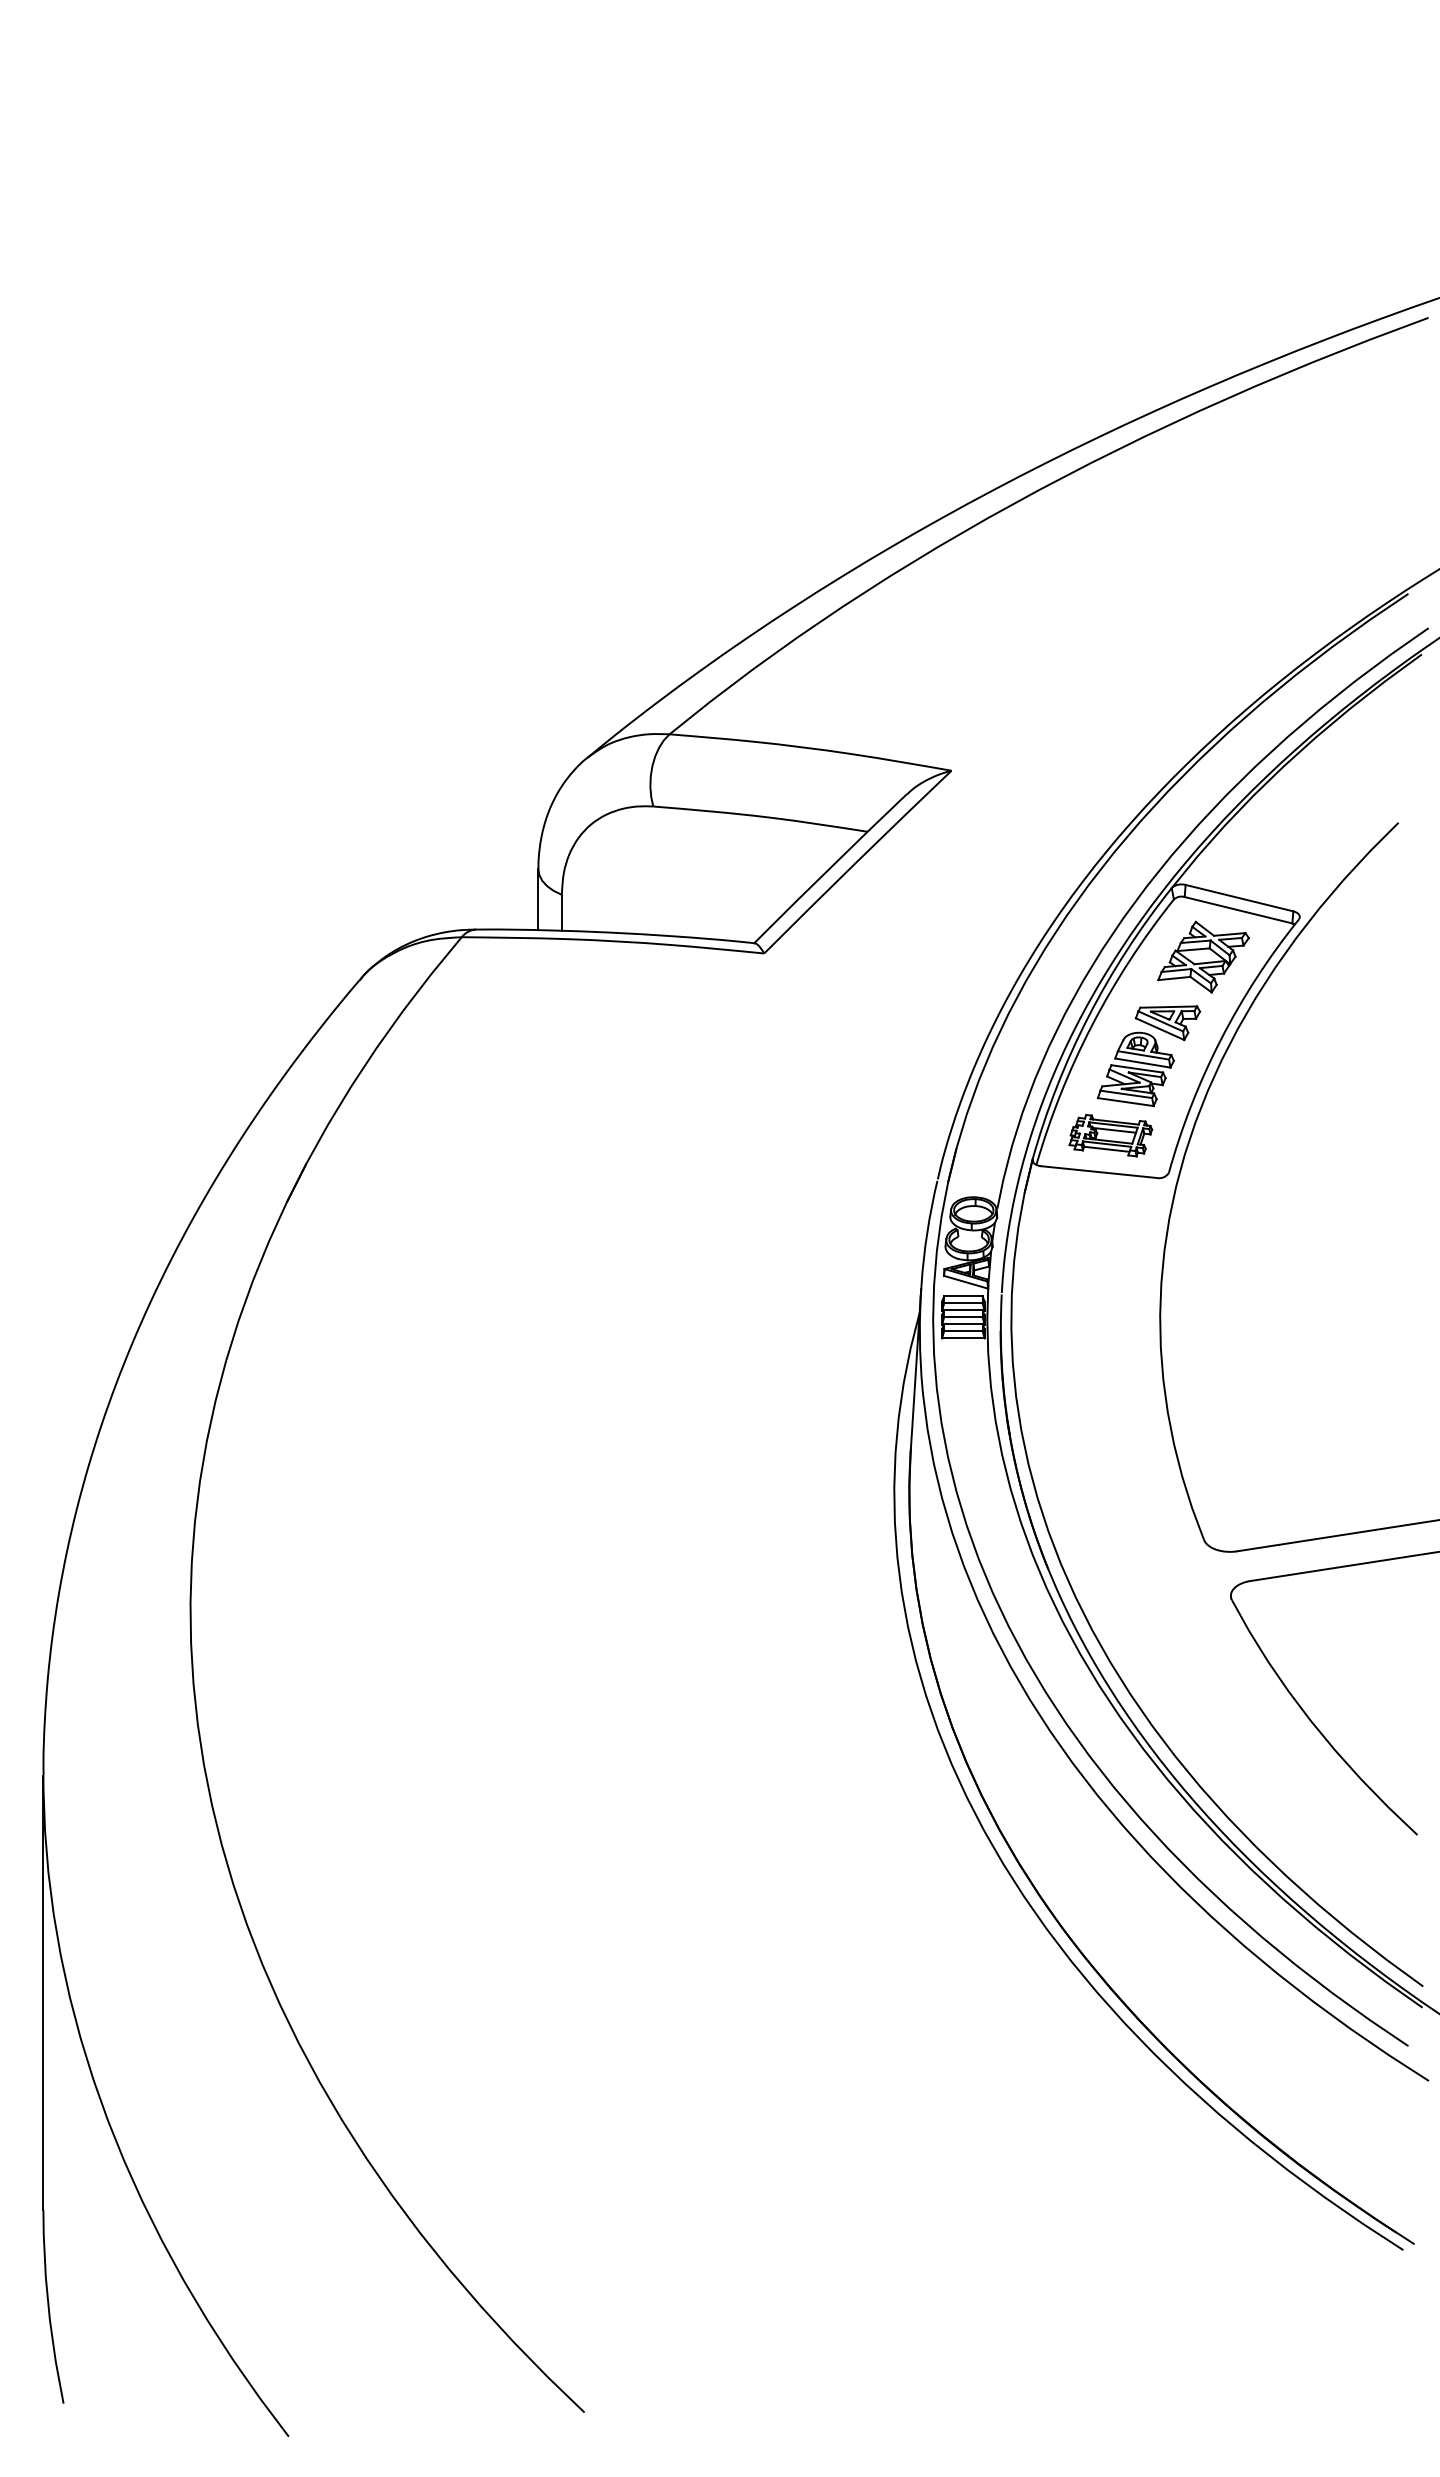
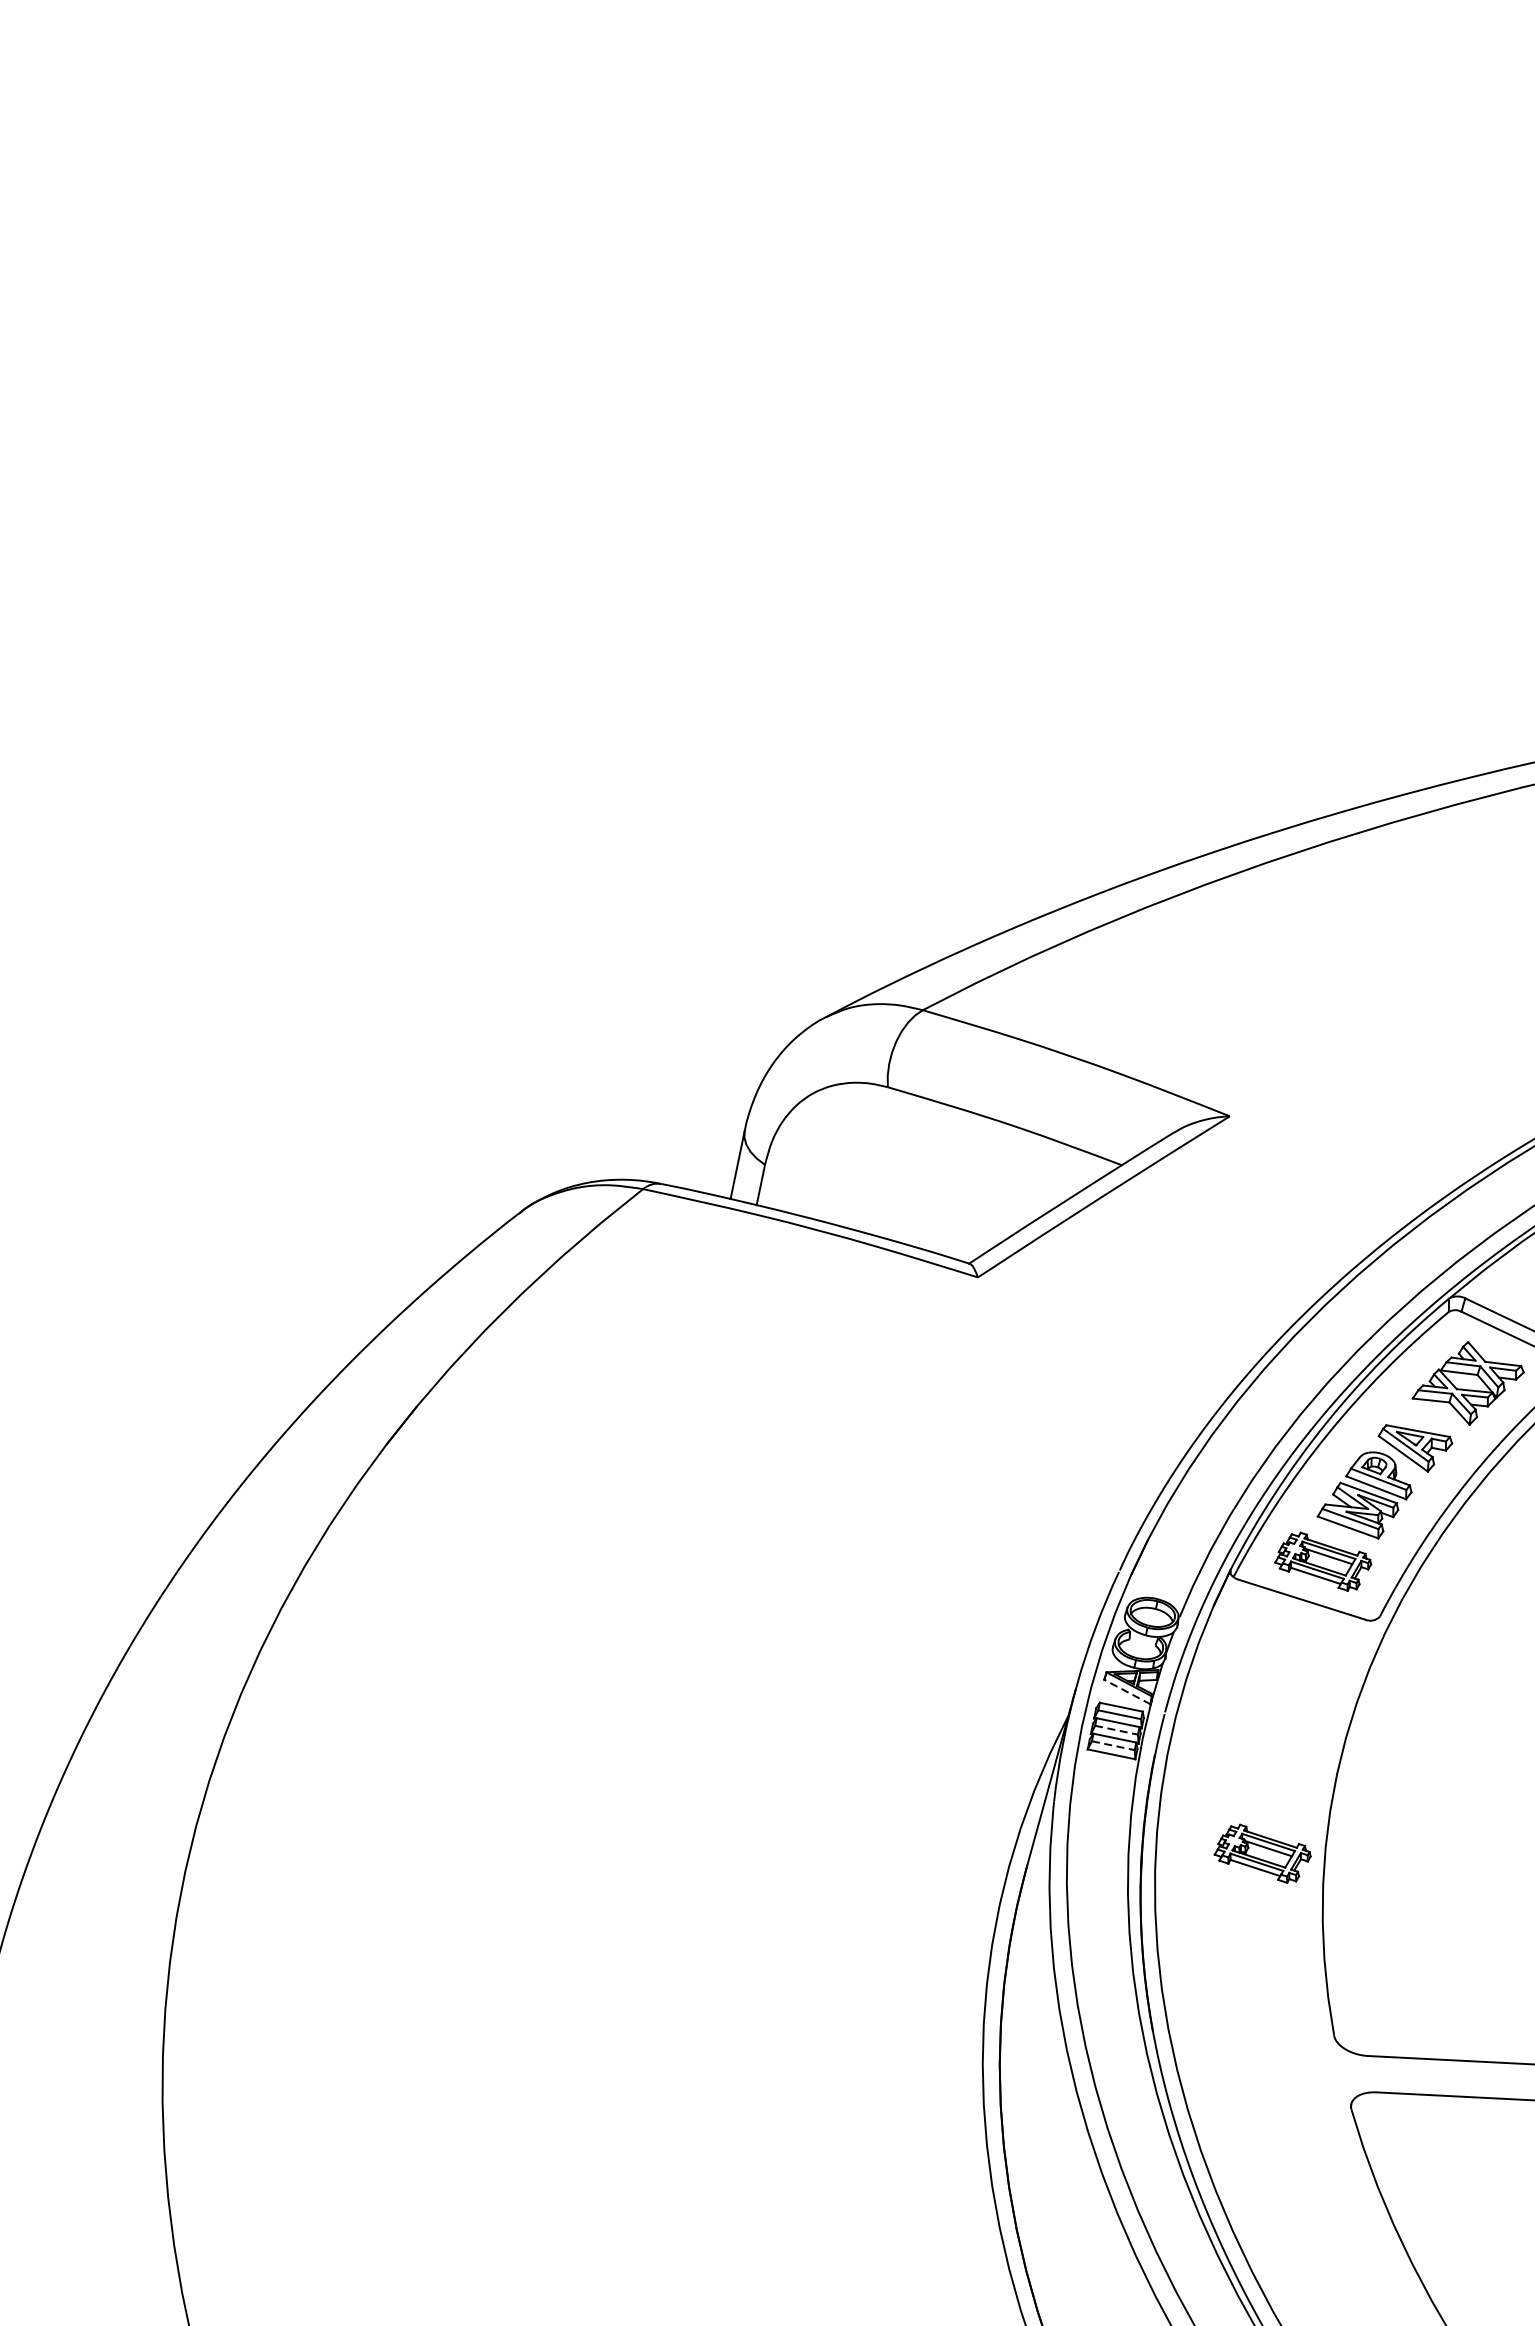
line: (966, 1282) -> (1127, 1692), solid -> dashed
line: (963, 1316) -> (1116, 1729), solid -> dashed
line: (963, 1330) -> (1113, 1745), solid -> dashed
part: (1110, 1396) -> (1262, 1853), added

